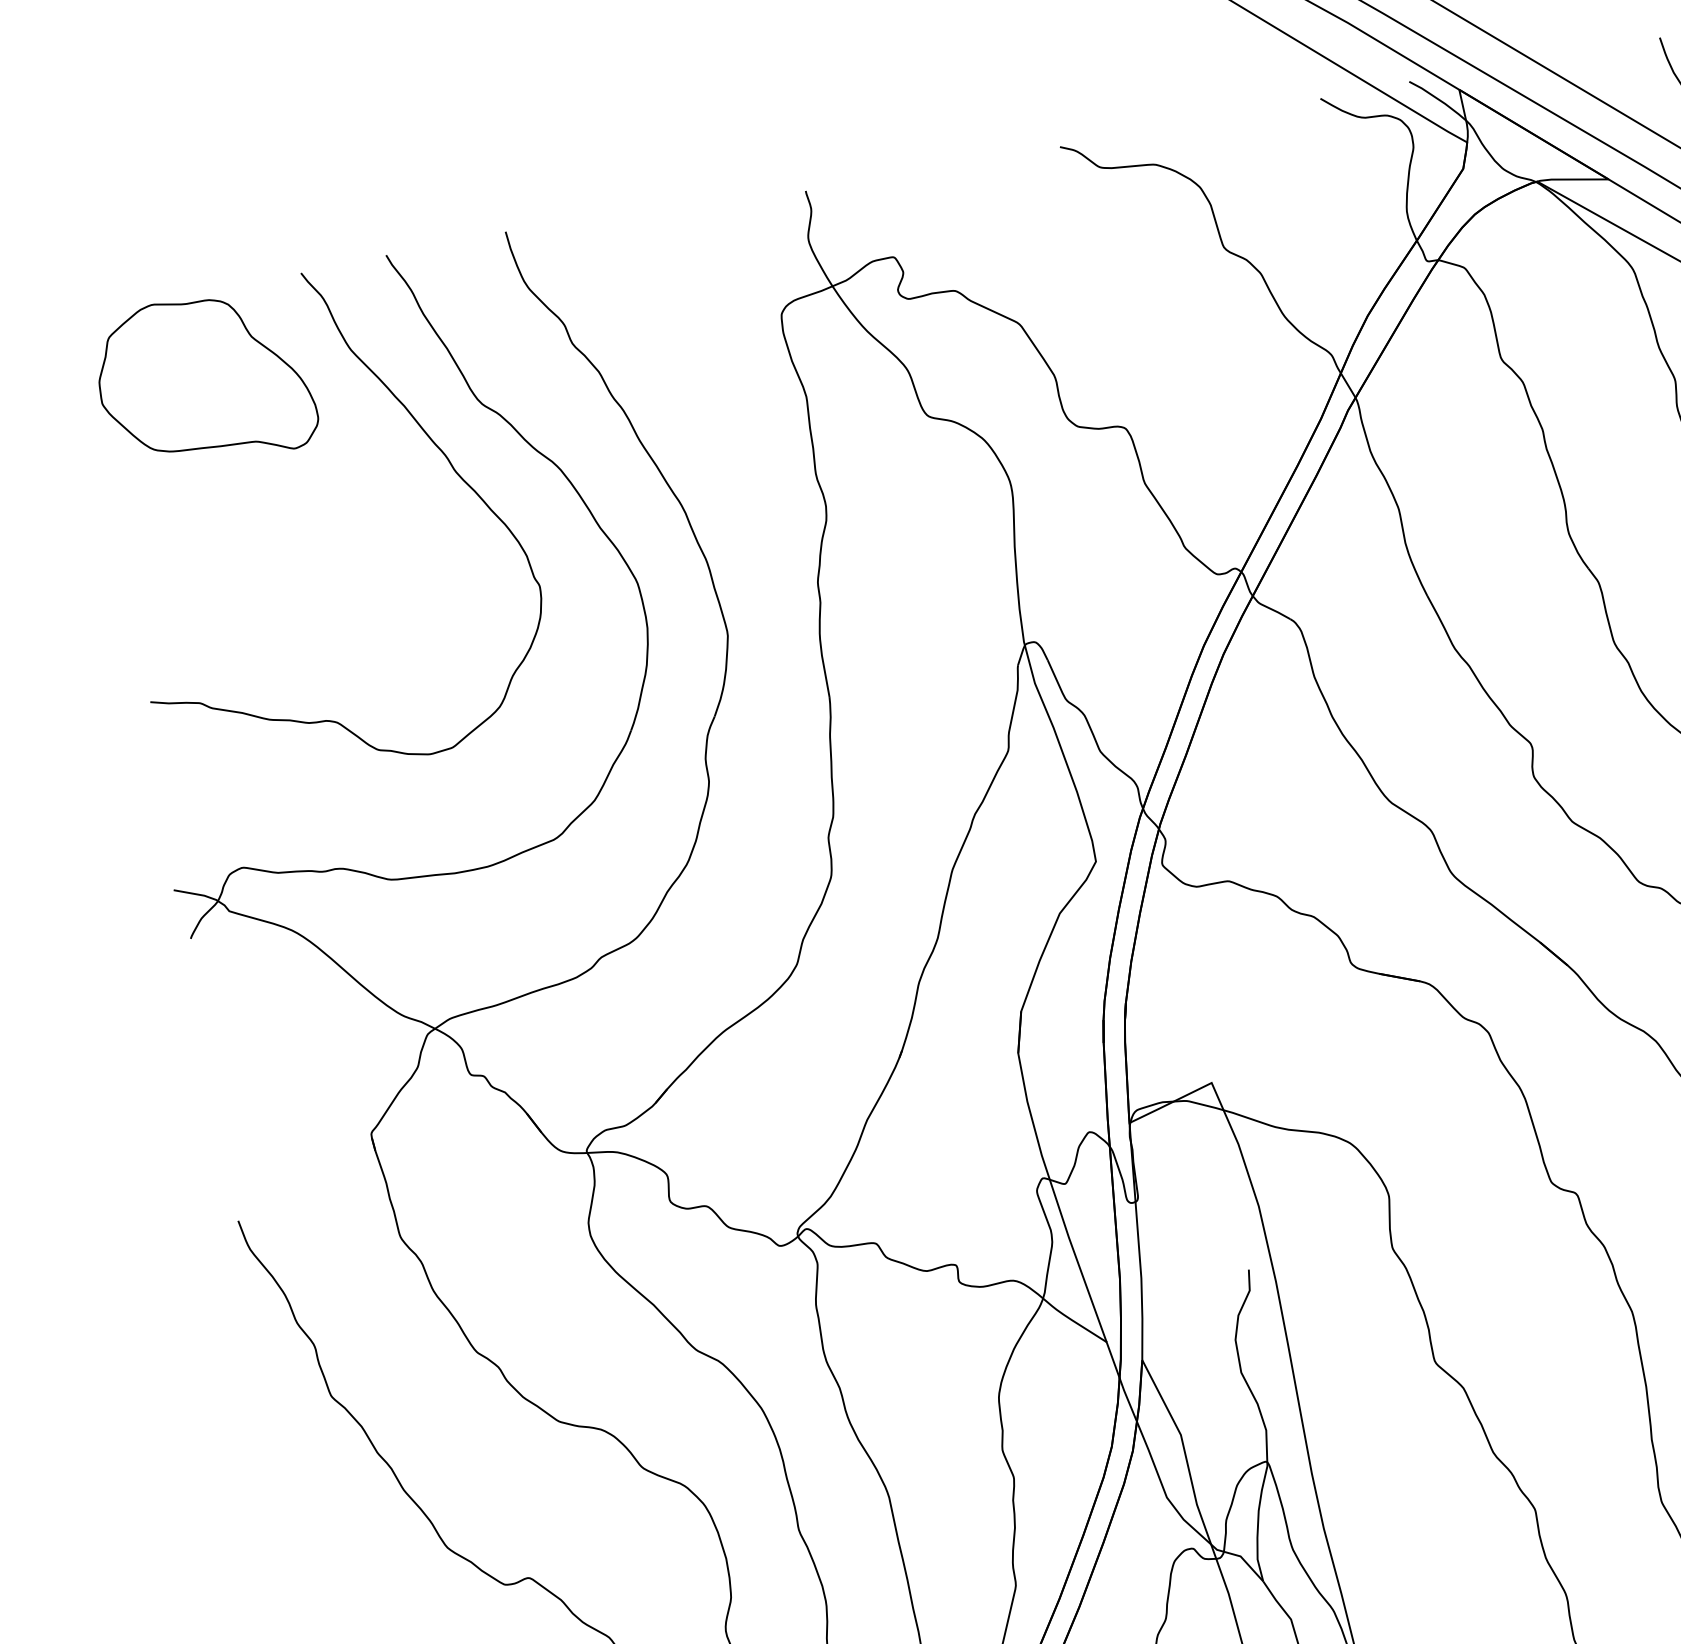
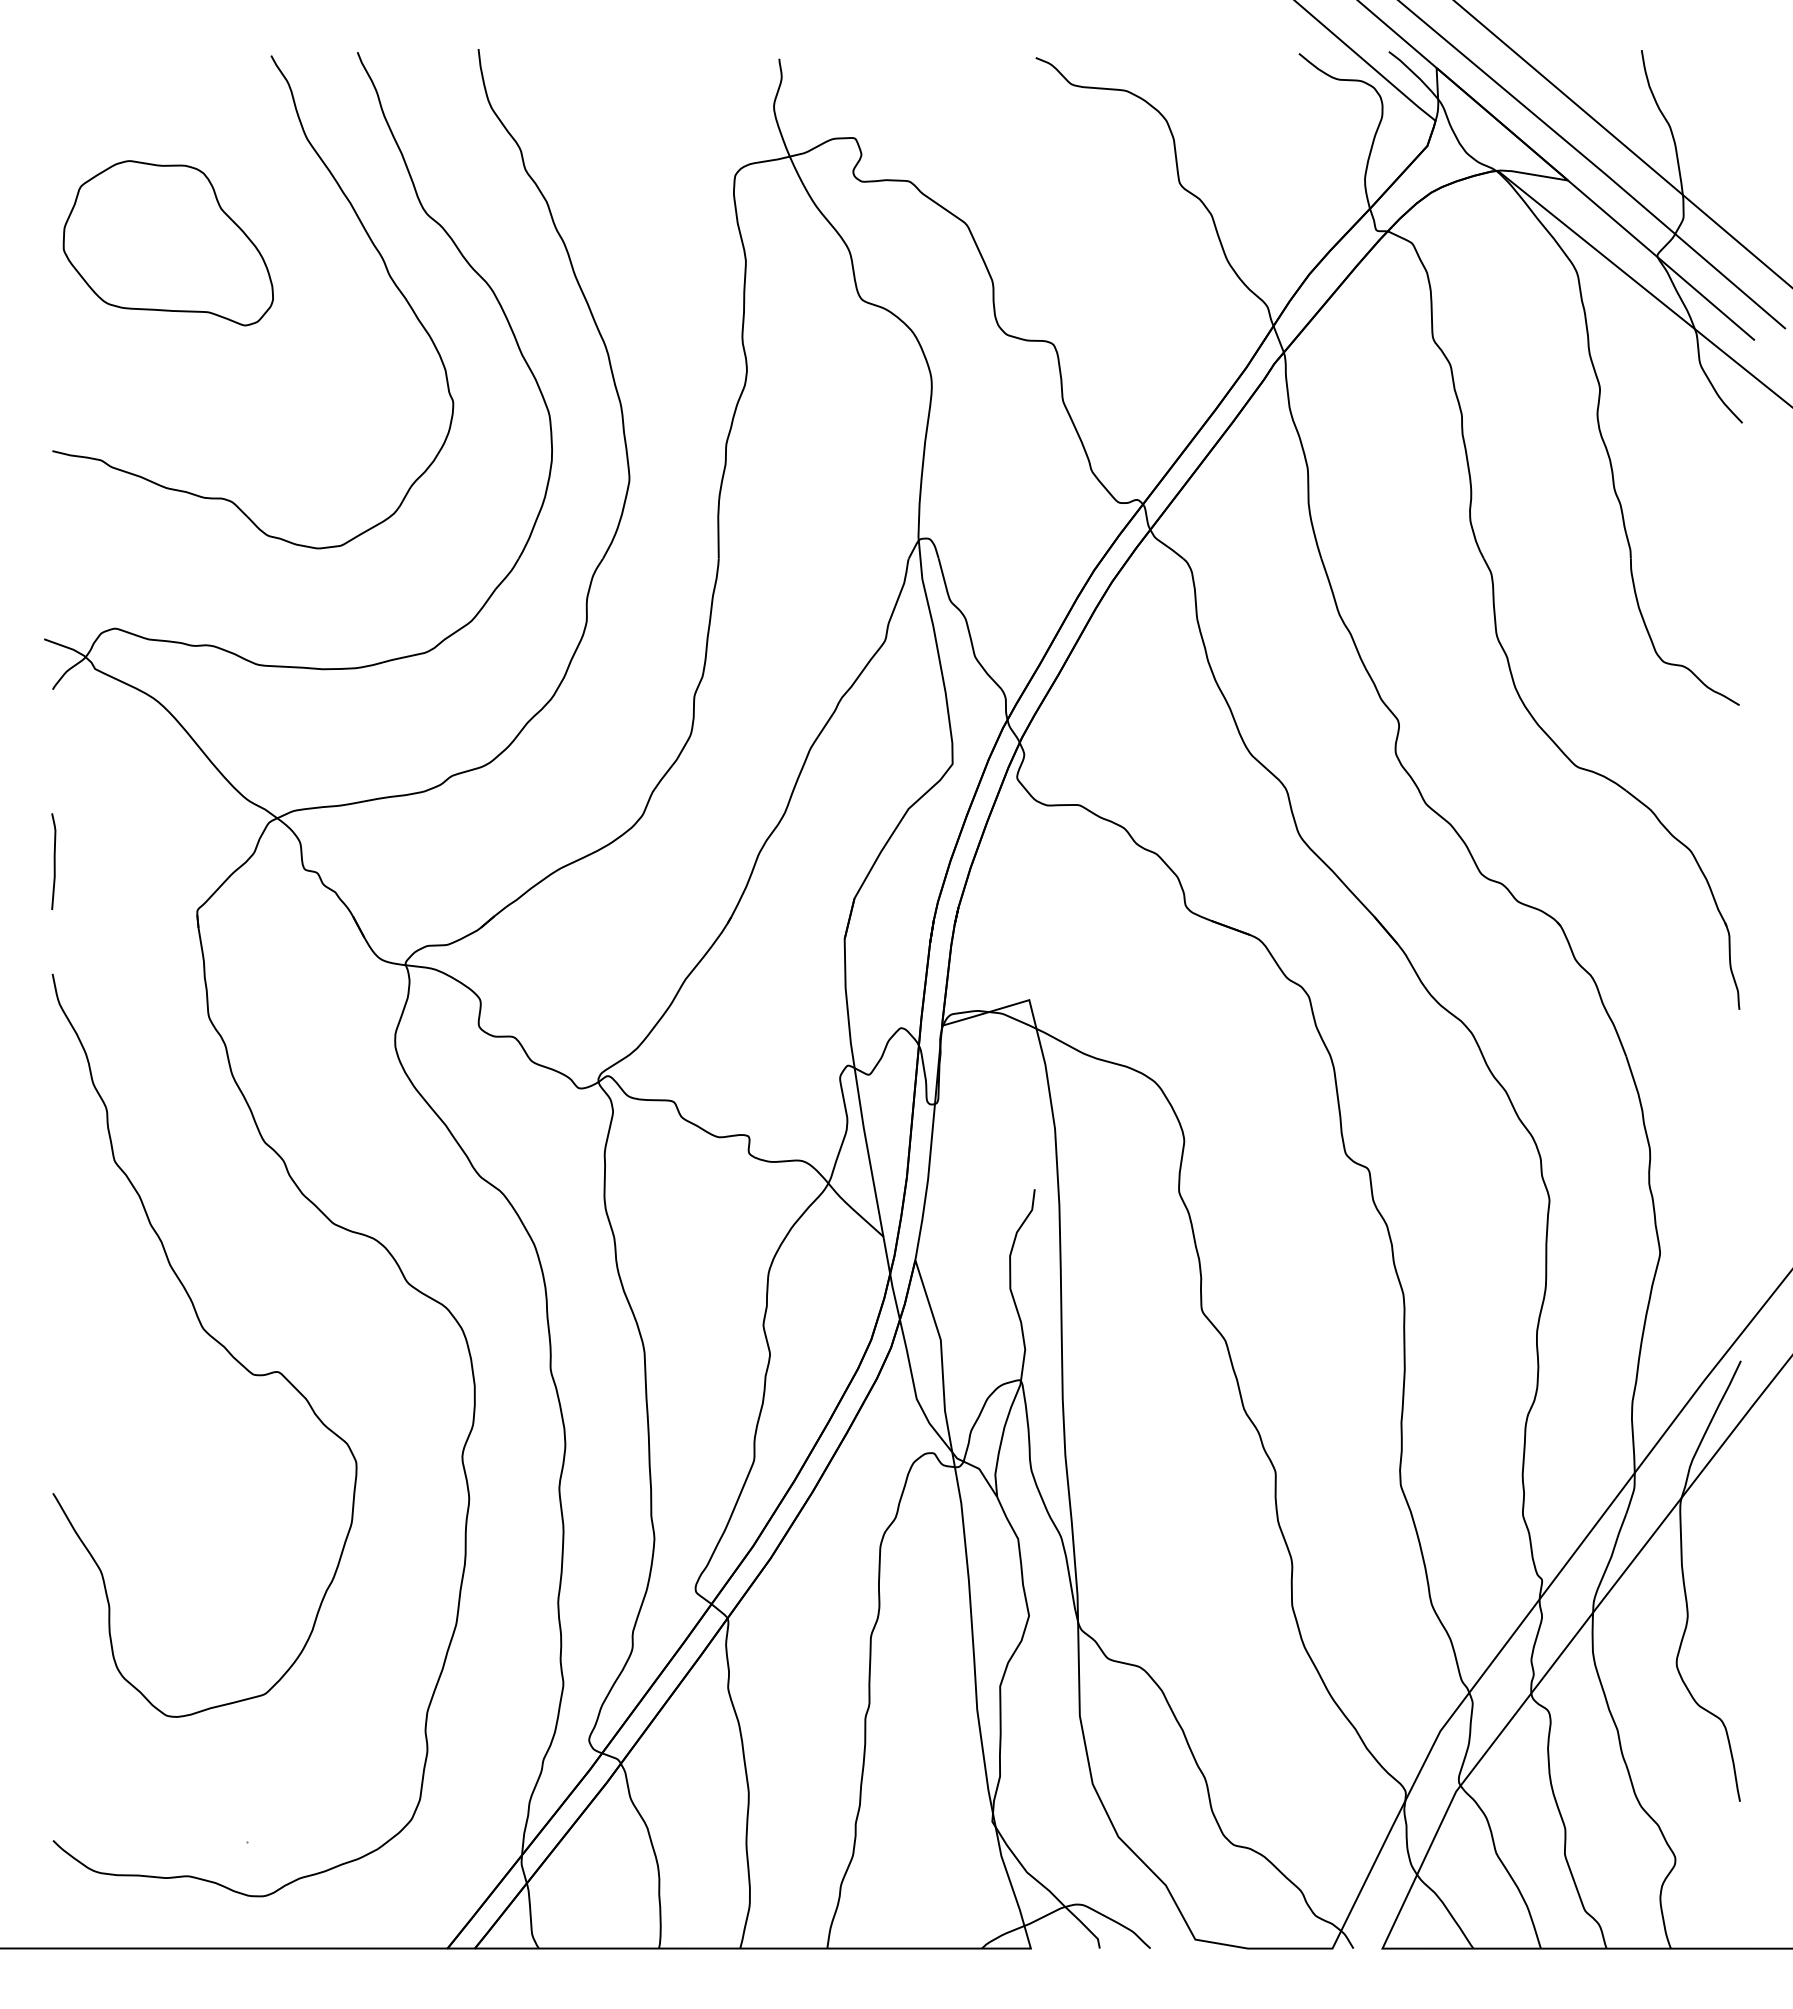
part: (204, 380) -> (167, 243), moved
curve: (220, 1109) -> (53, 861), added

